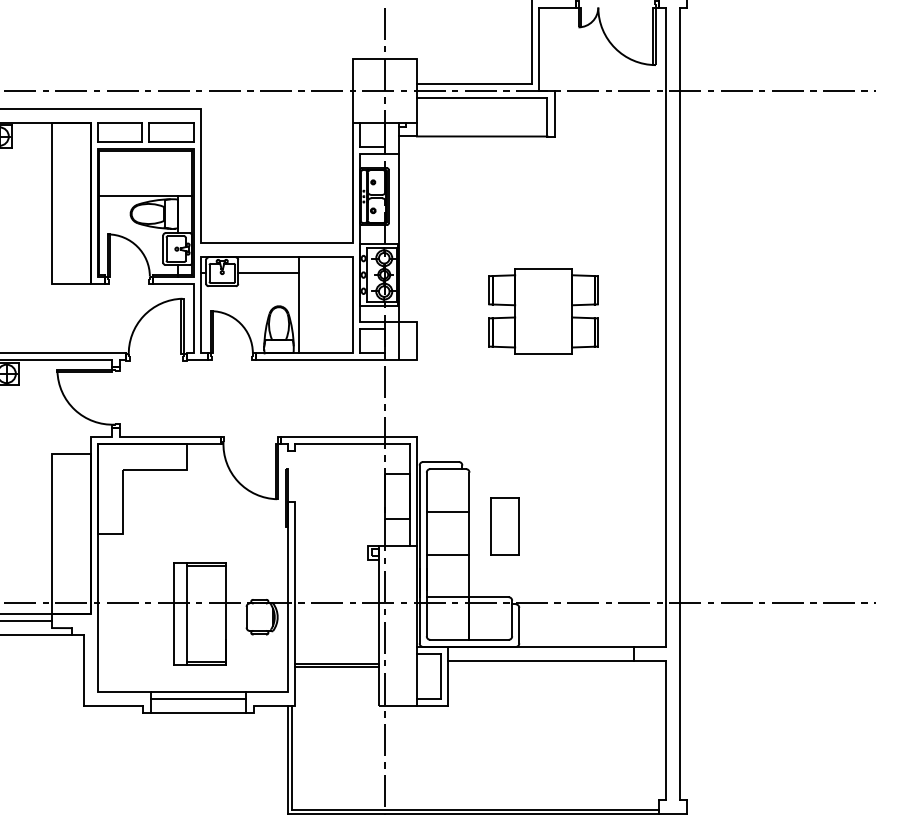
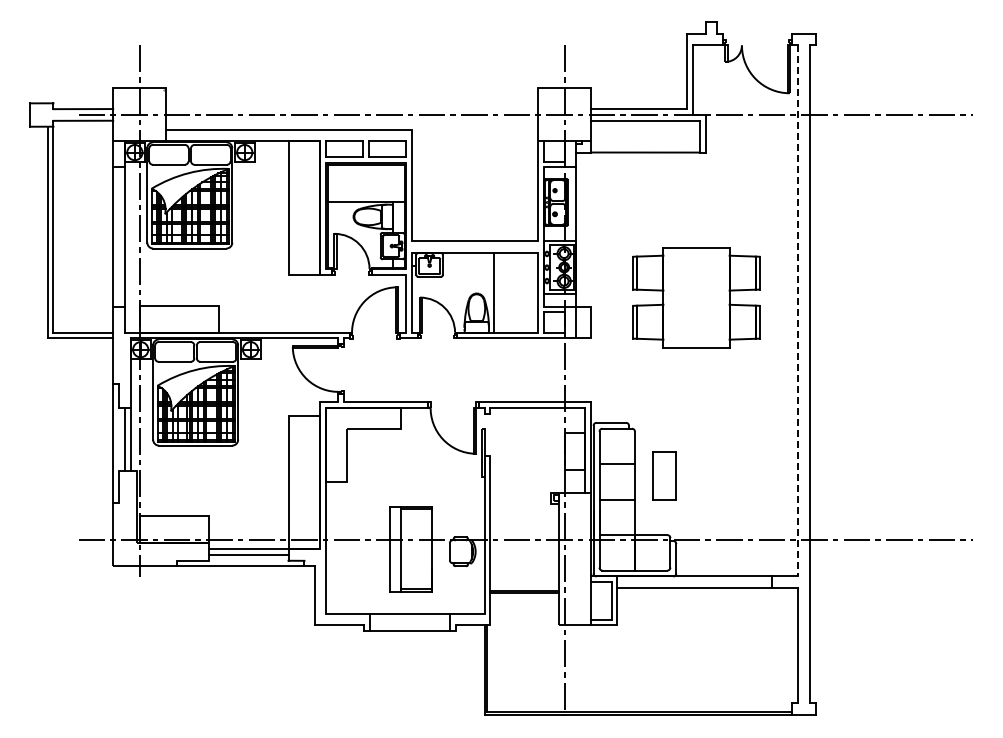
line: (267, 272) -> (467, 265), removed
part: (543, 311) -> (696, 297), size x1.4
line: (665, 326) -> (797, 310), solid -> dashed
line: (198, 698) -> (409, 619), removed

